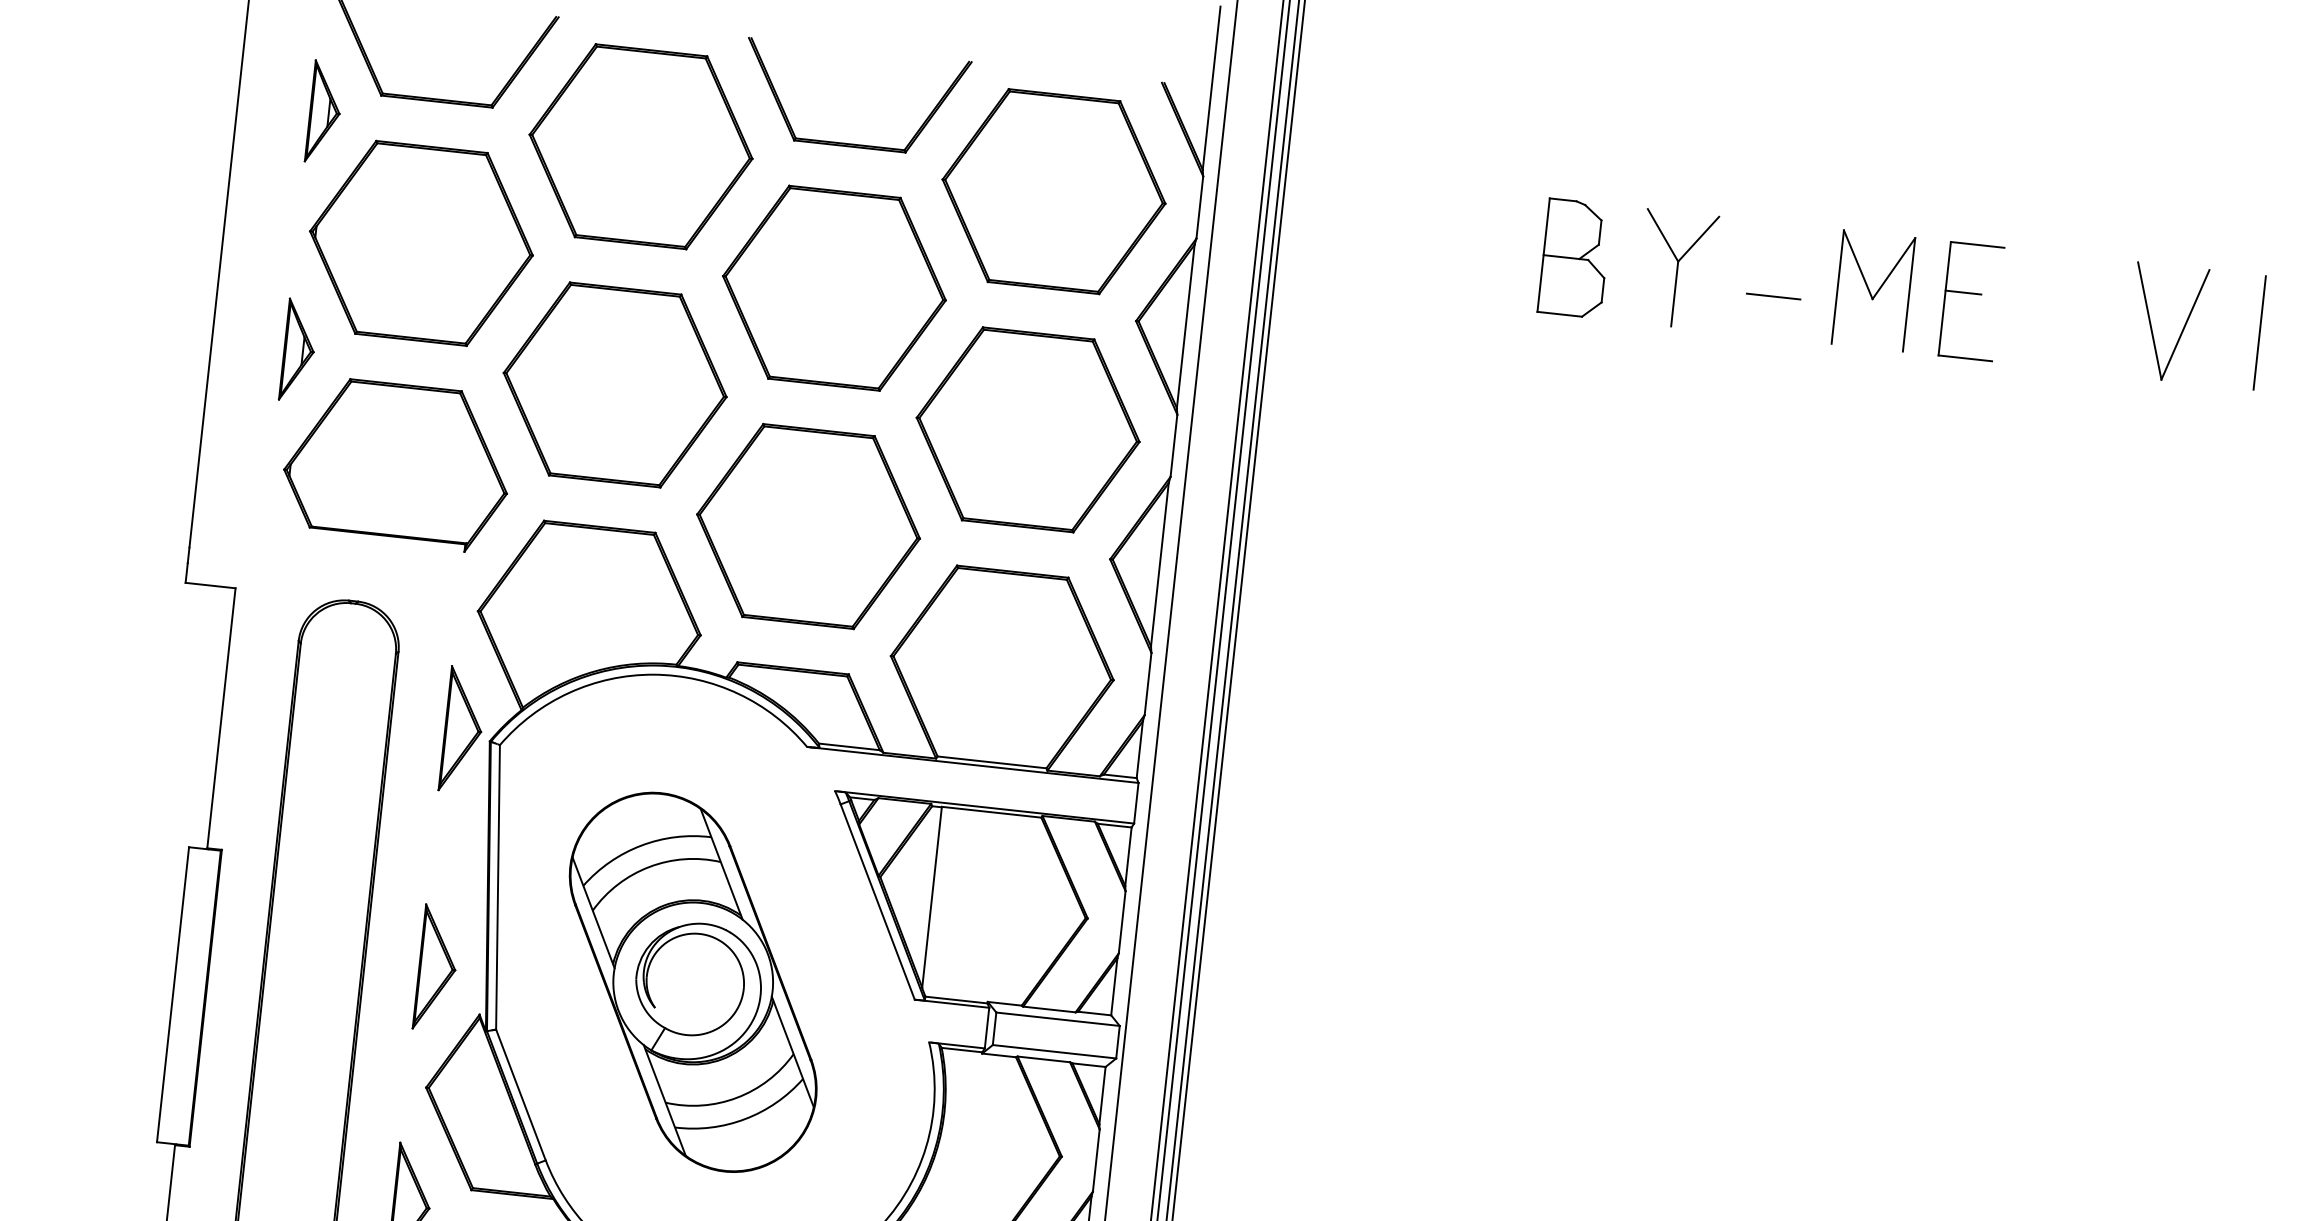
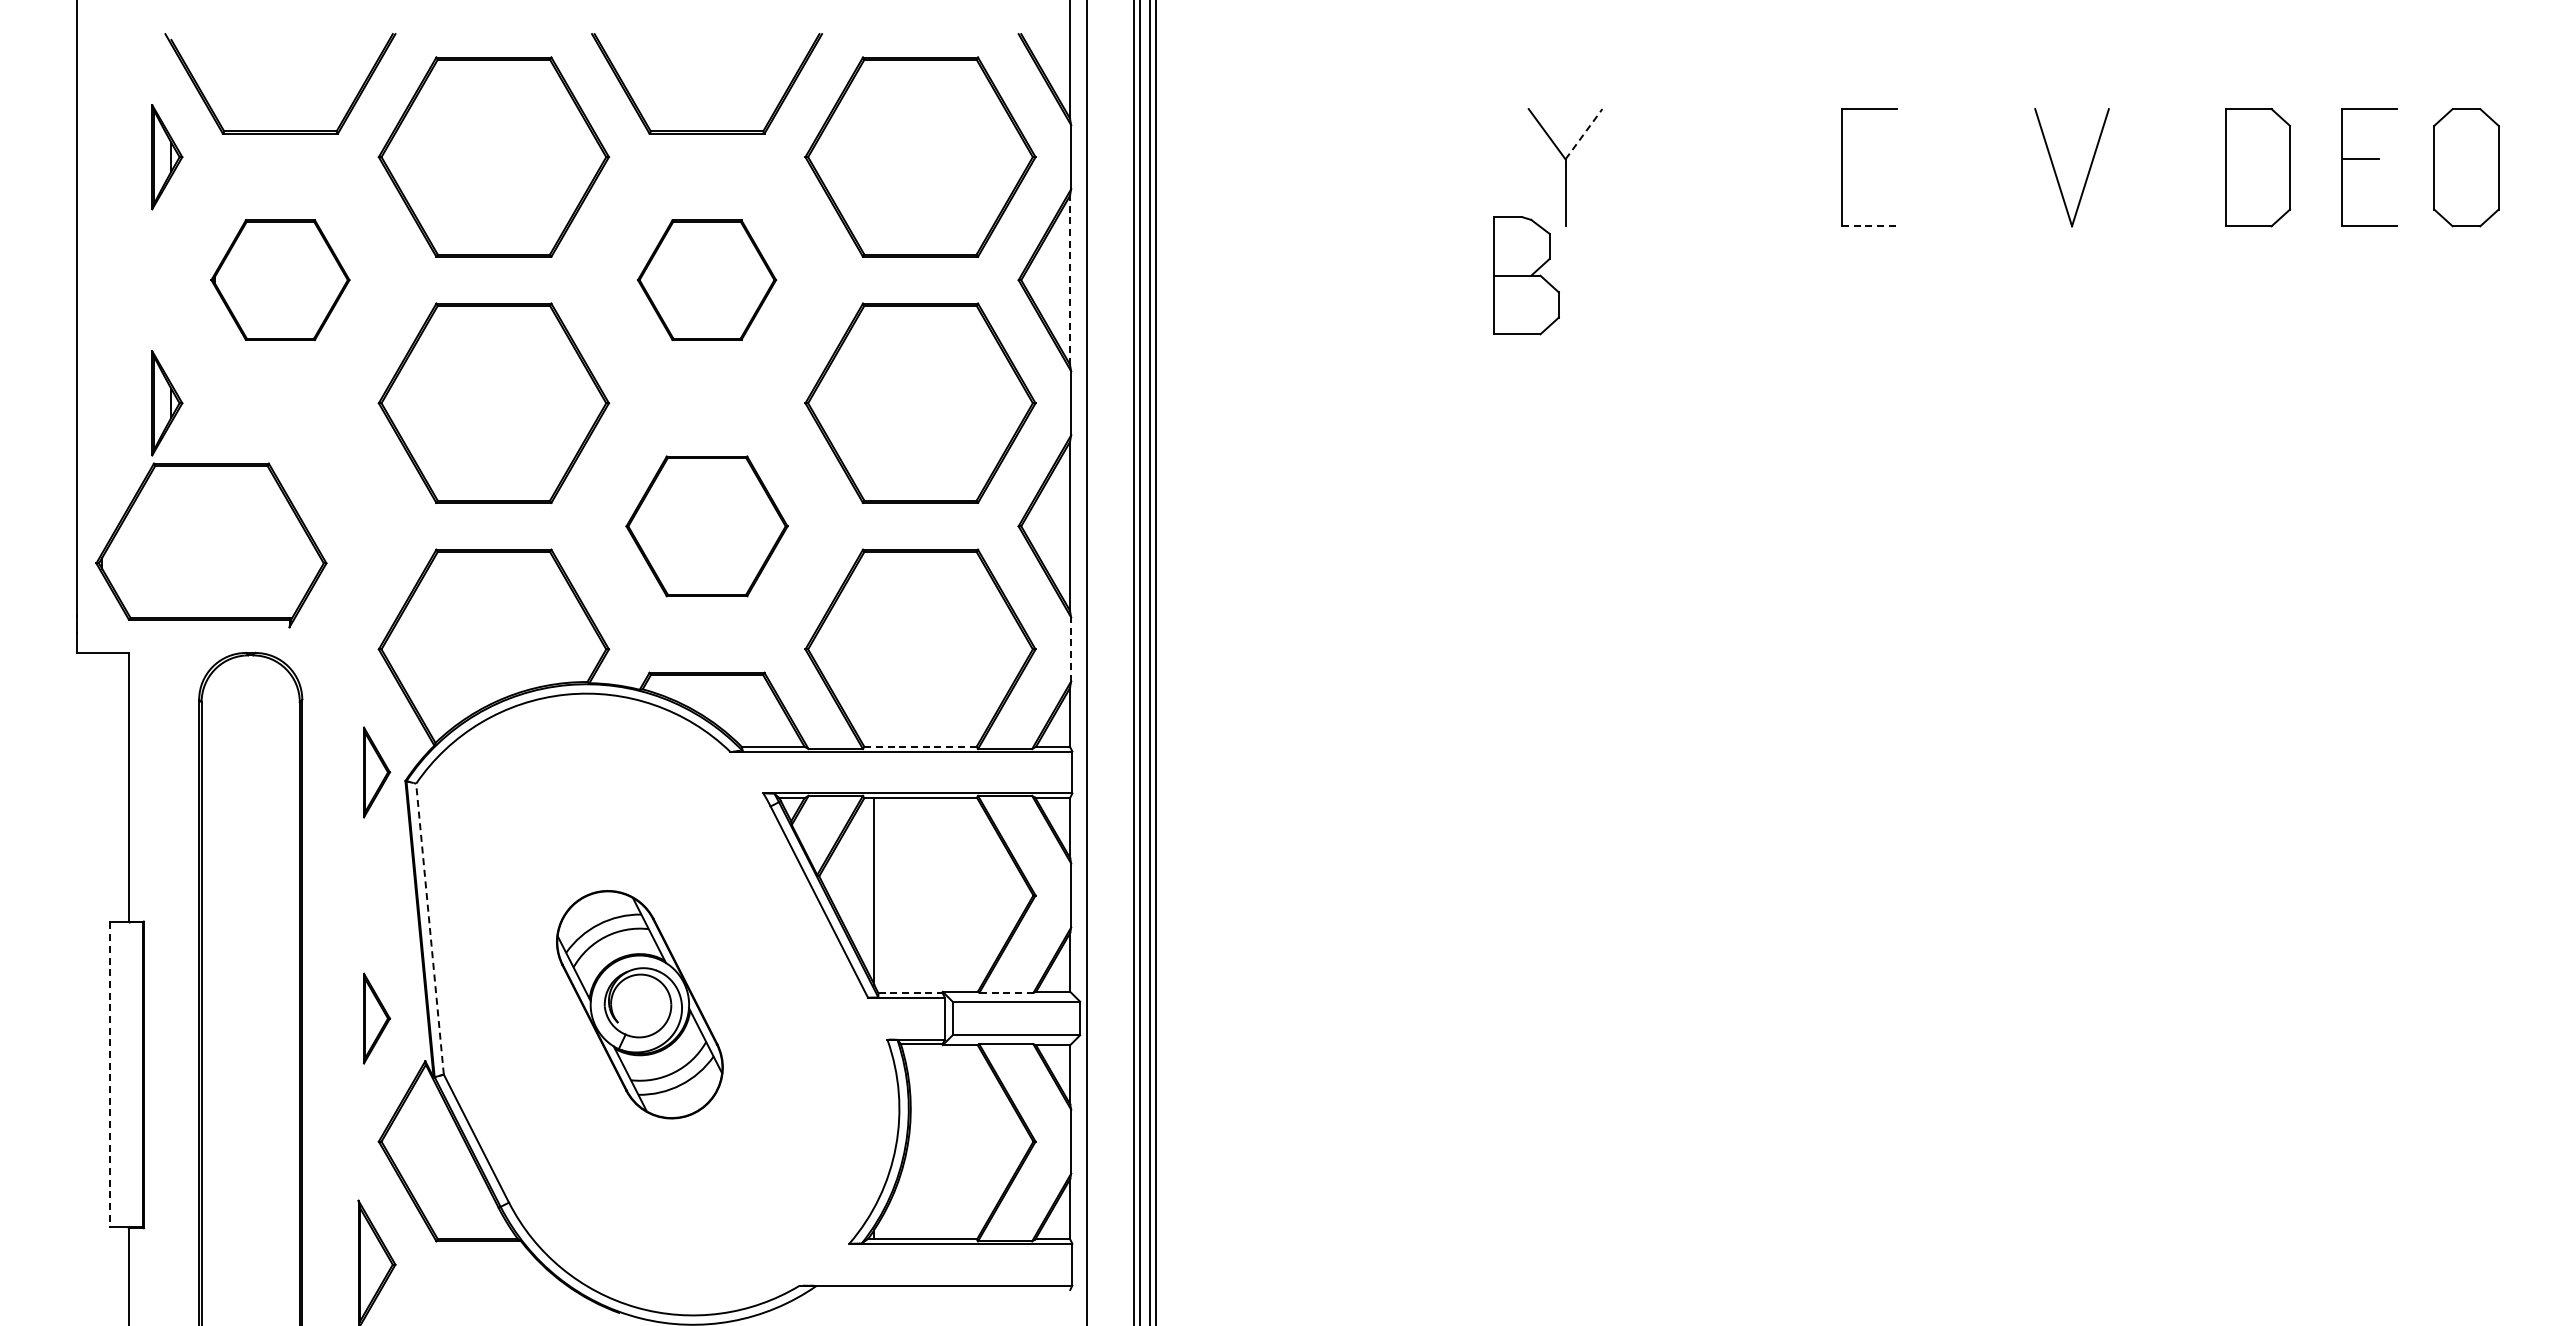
line: (1699, 238) -> (1584, 133), solid -> dashed
part: (421, 242) -> (280, 279), size x0.6
part: (1574, 258) -> (1526, 275), moved
part: (833, 287) -> (706, 279), size x0.6
part: (1872, 290) -> (1767, 167), removed
line: (1962, 292) -> (1859, 159), removed
line: (1773, 296) -> (1666, 184), removed
line: (1185, 325) -> (1069, 279), solid -> dashed
line: (2260, 332) -> (2167, 167), removed
line: (1965, 358) -> (1869, 226), solid -> dashed
part: (397, 464) -> (211, 545), moved
part: (808, 526) -> (706, 526), size x0.7
line: (1148, 683) -> (1071, 648), solid -> dashed
part: (462, 730) -> (376, 772), size x0.7
line: (993, 762) -> (921, 746), solid -> dashed
line: (497, 886) -> (429, 928), solid -> dashed
part: (436, 968) -> (376, 1018), size x0.7
part: (692, 982) -> (639, 1004), size x0.6
line: (173, 995) -> (110, 1075), solid -> dashed
line: (957, 1000) -> (911, 993), solid -> dashed
line: (1049, 1009) -> (1006, 992), solid -> dashed

